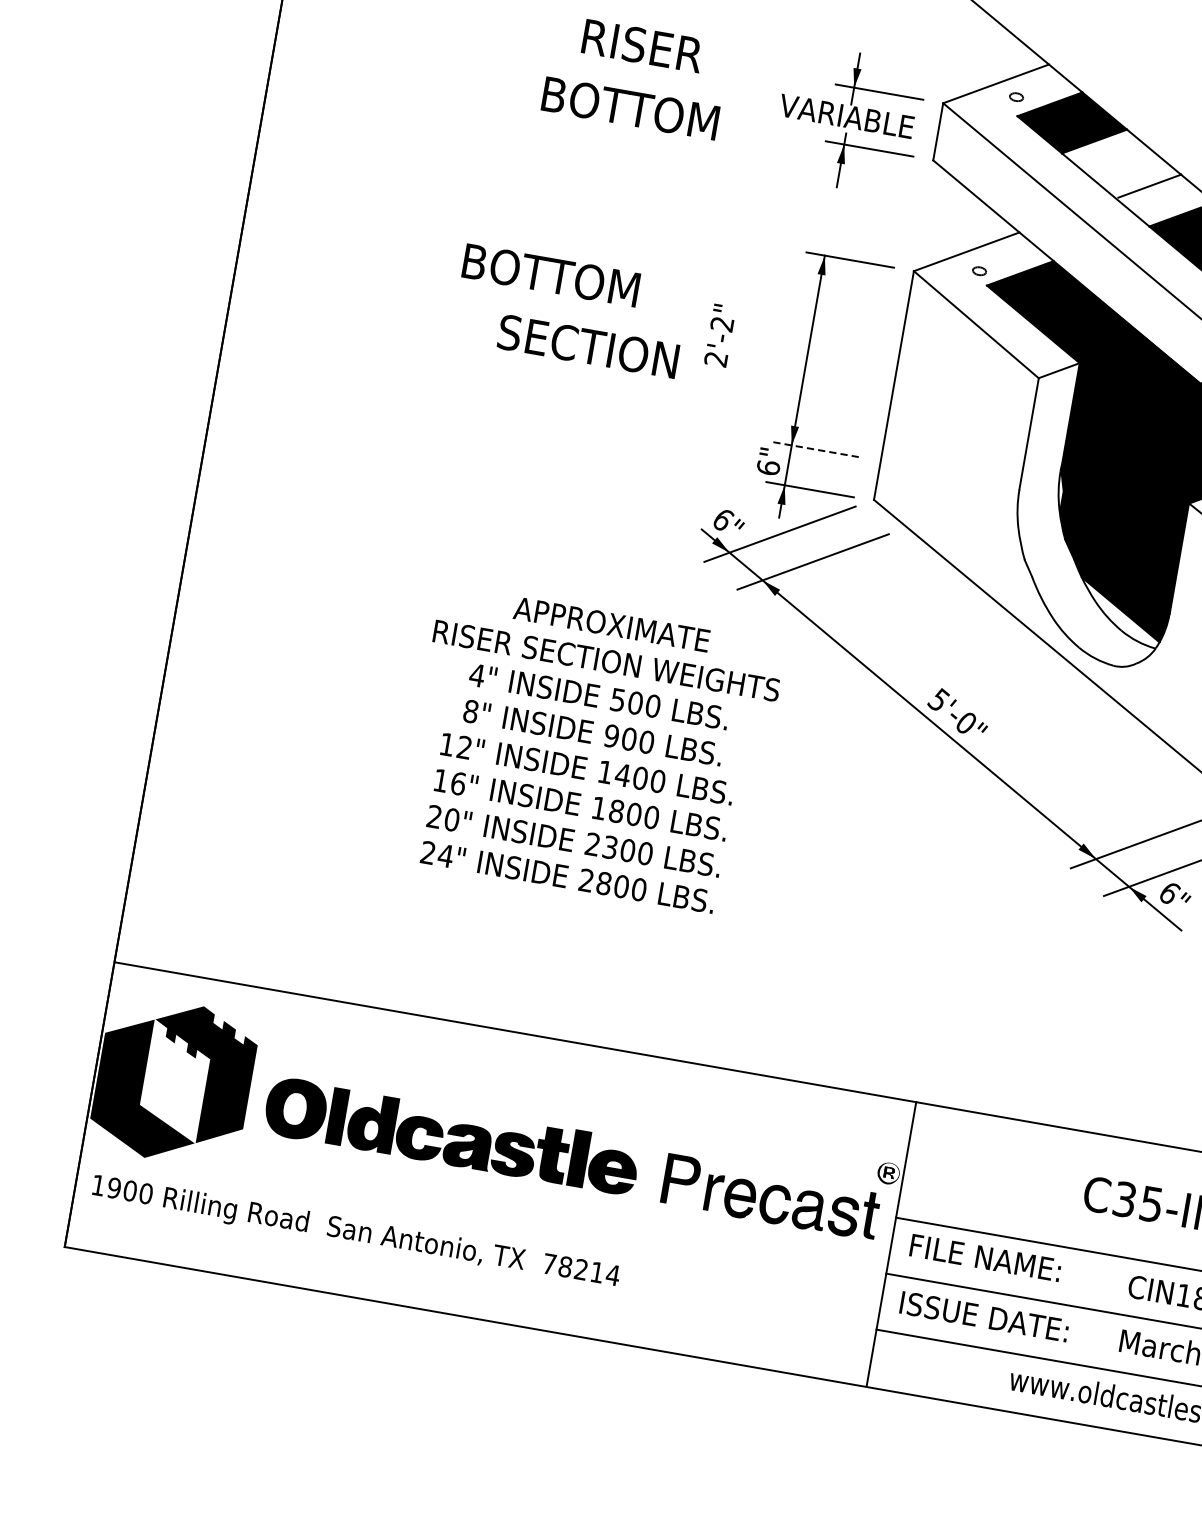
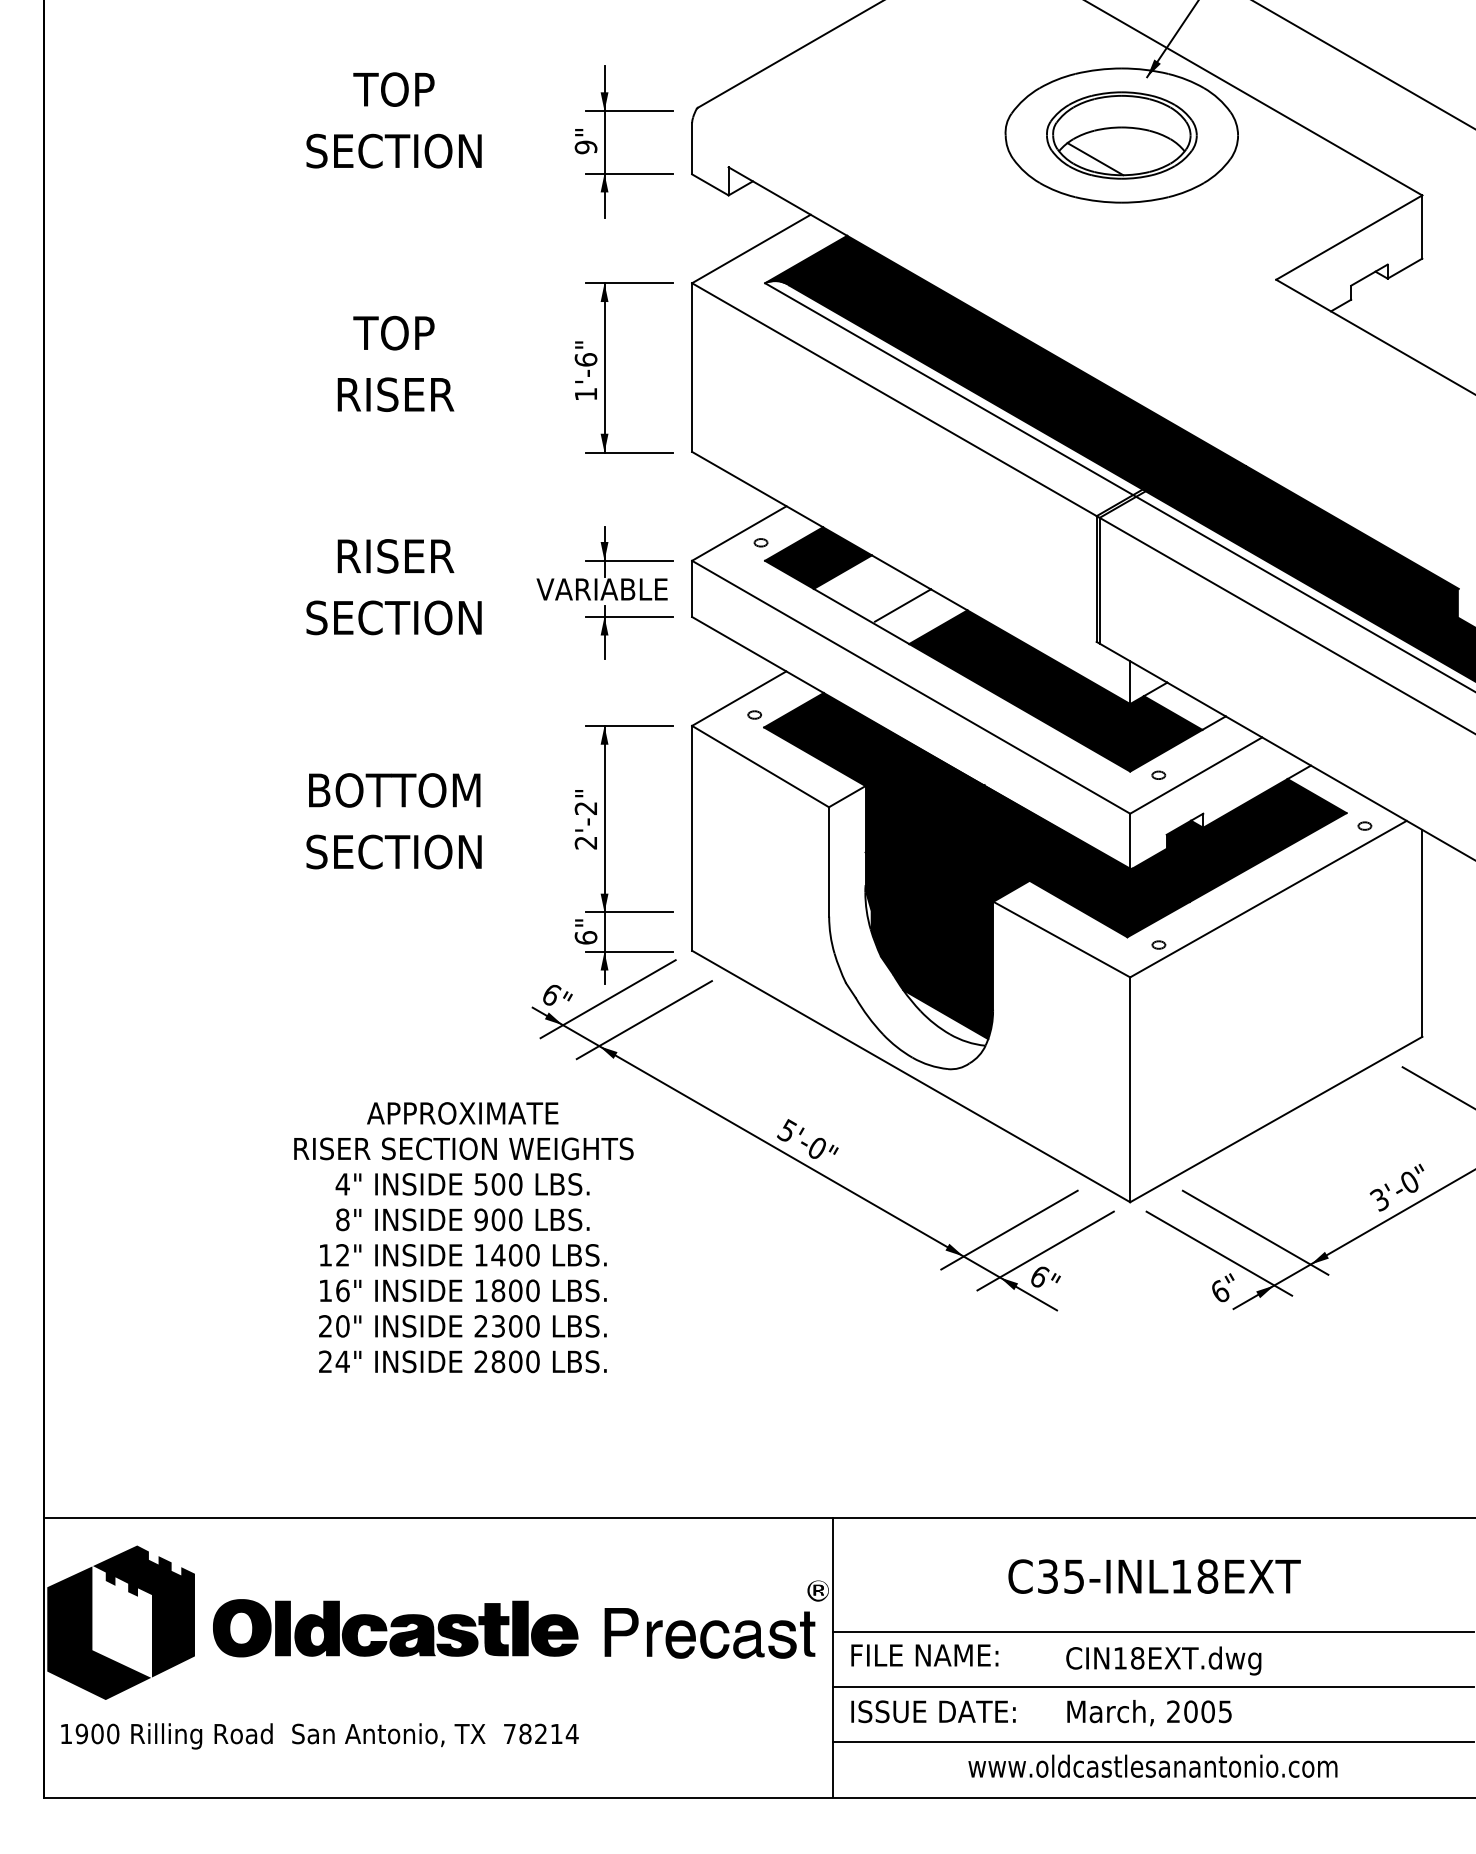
text: (629, 107) -> (393, 617), BOTTOM -> SECTION
text: (550, 275) -> (394, 790), moved
text: (719, 335) -> (585, 819), moved
line: (817, 449) -> (629, 912), dashed -> solid

